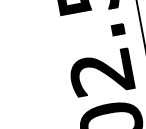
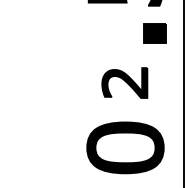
part: (117, 29) -> (154, 32), size x1.6
part: (101, 73) -> (124, 82), size x0.6

